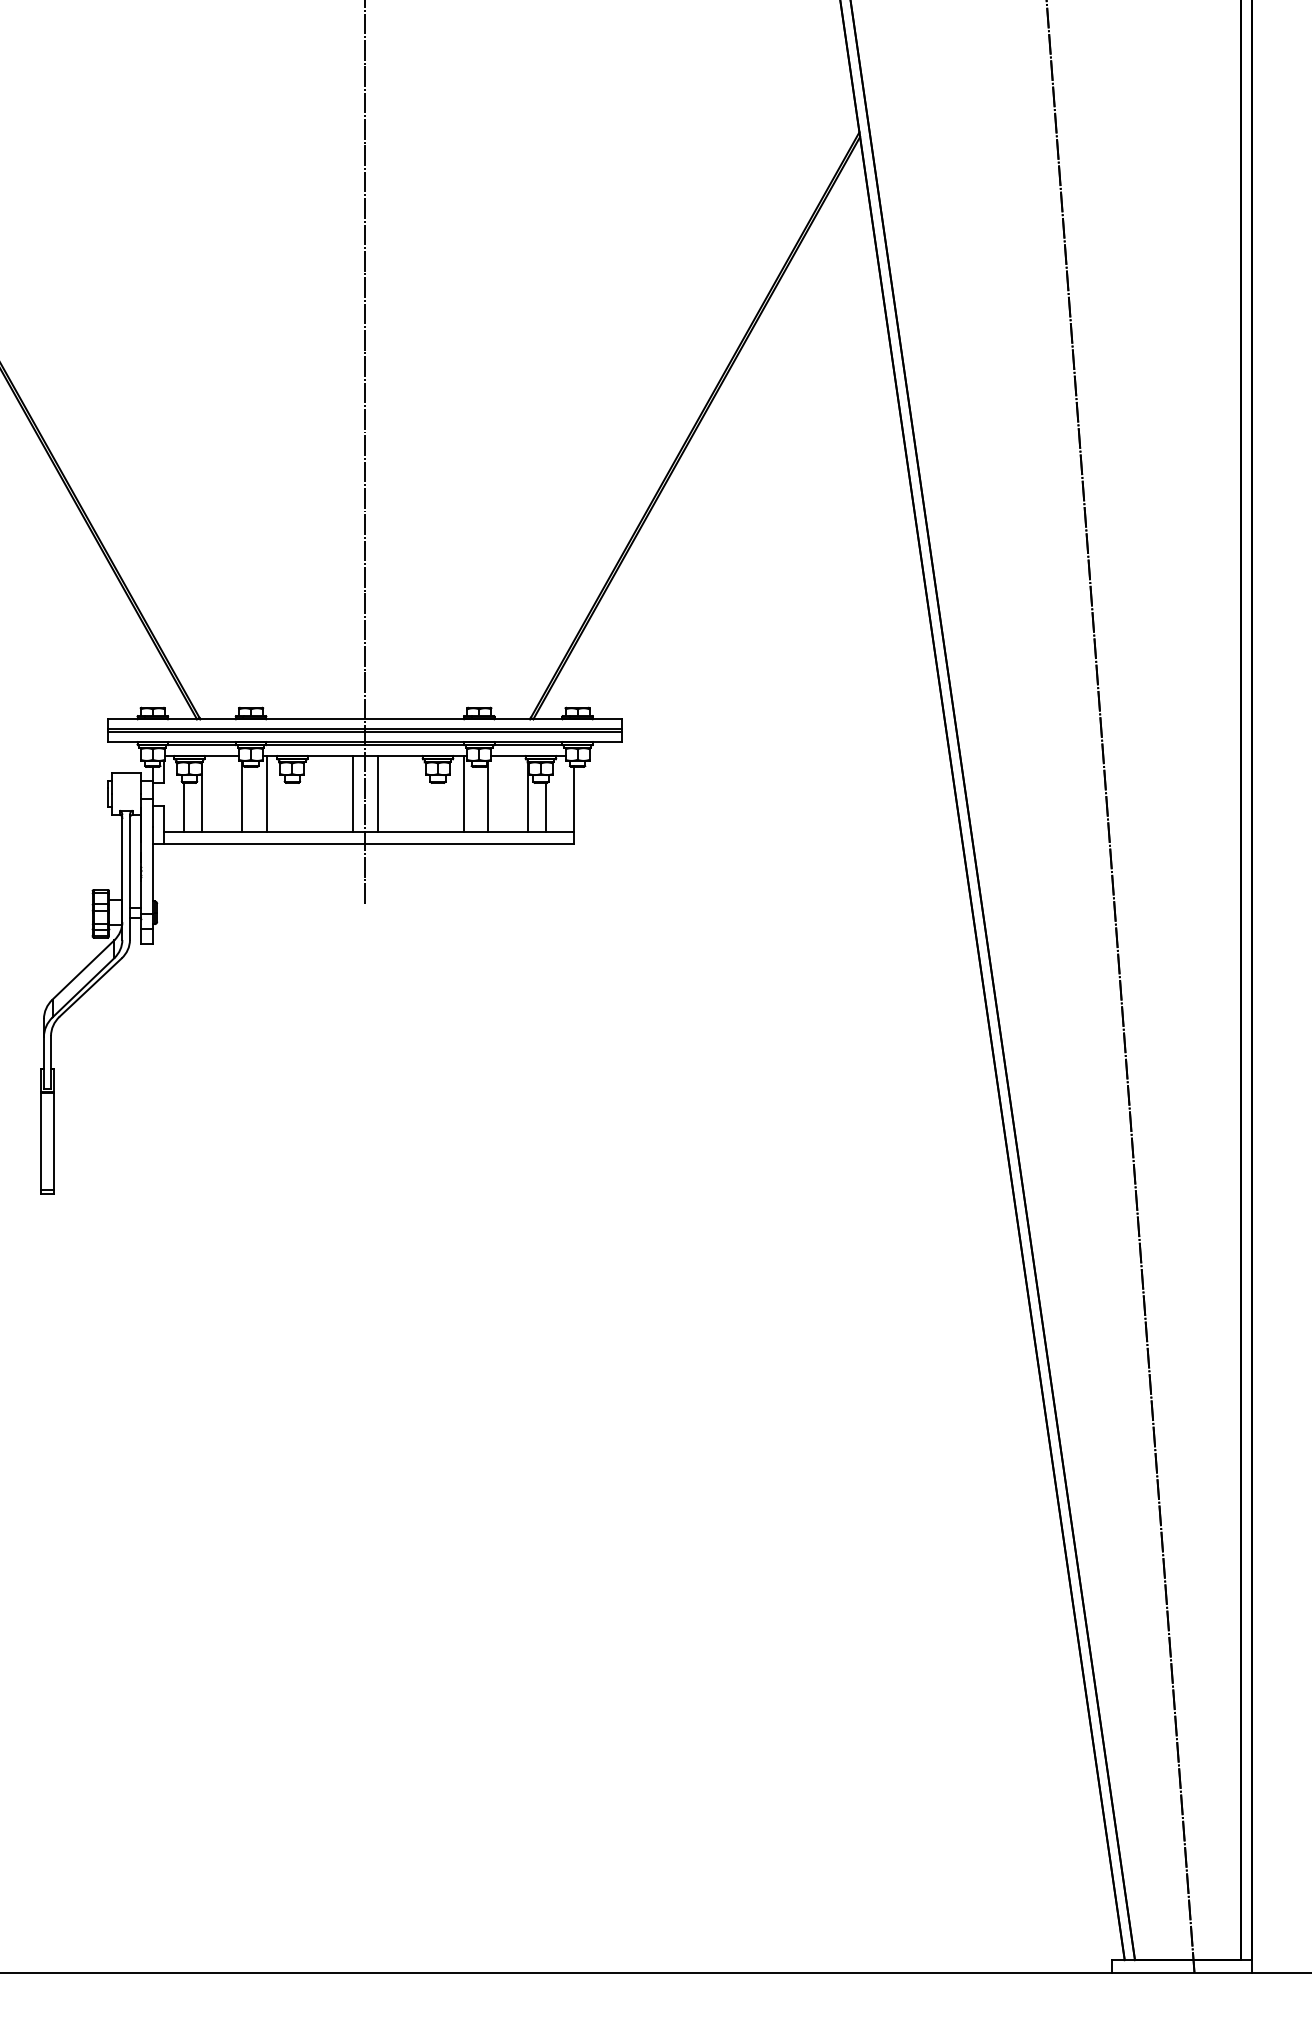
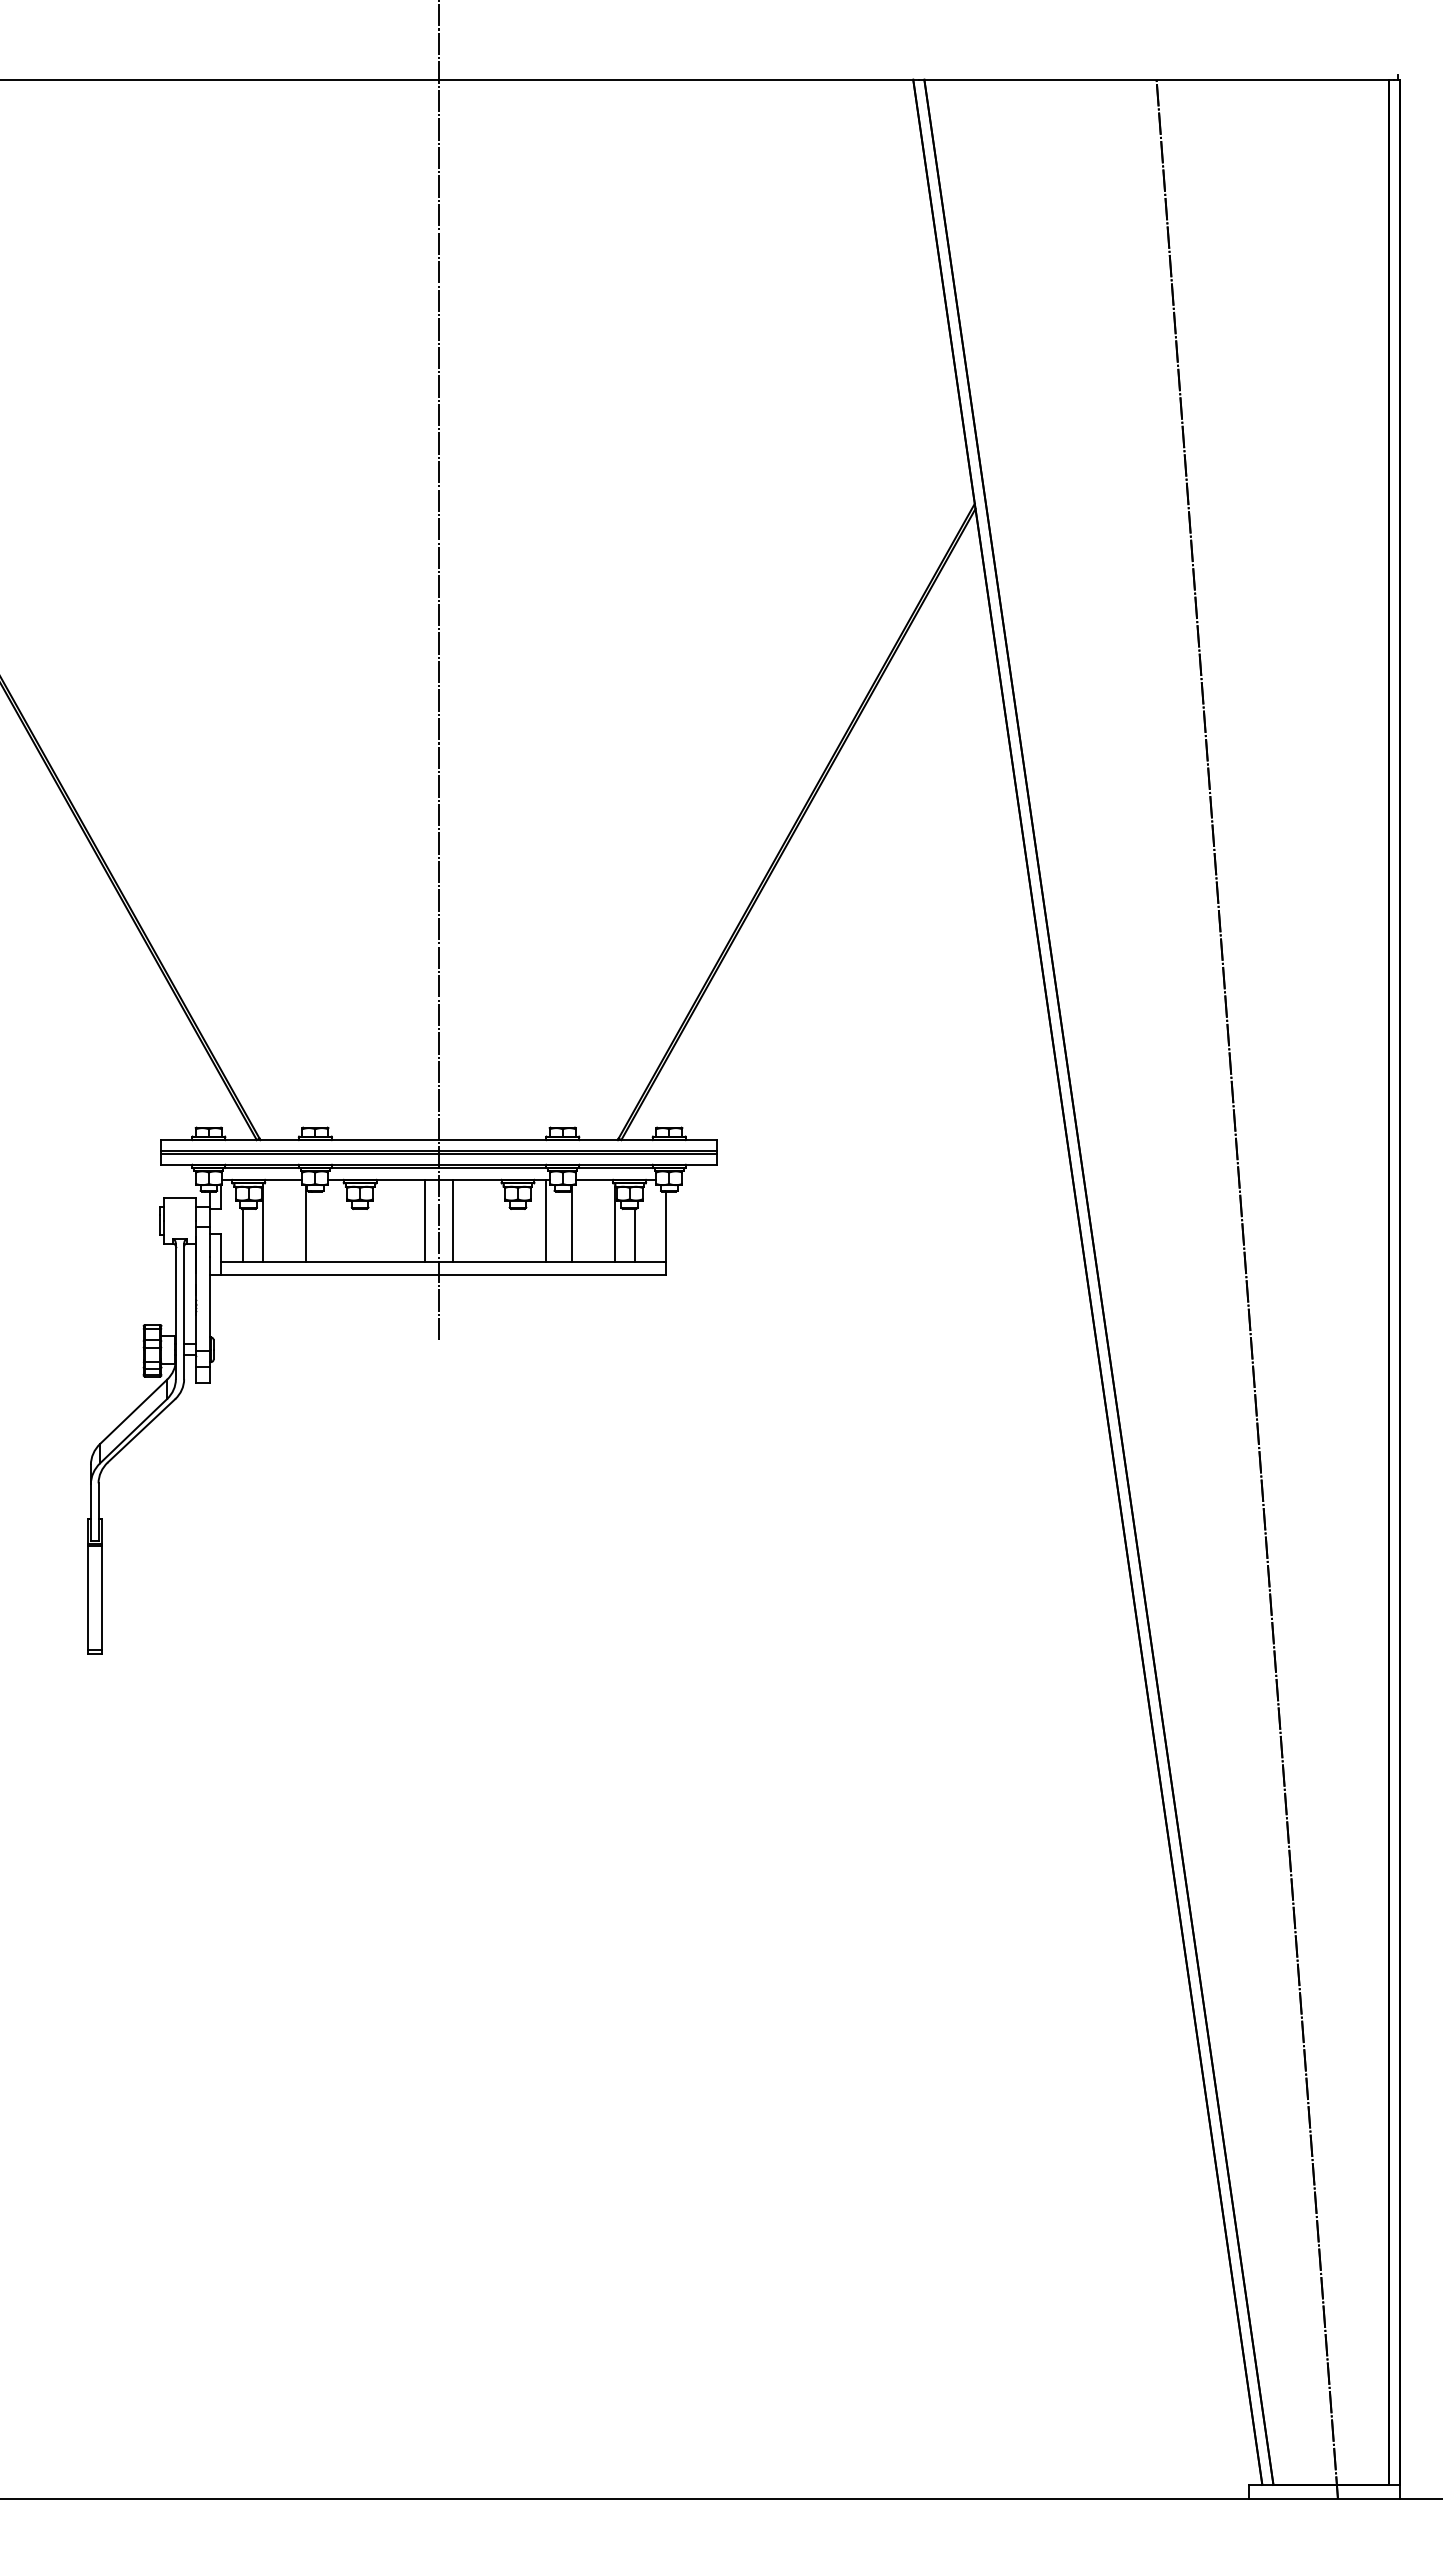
line: (266, 793) -> (332, 1220), removed

